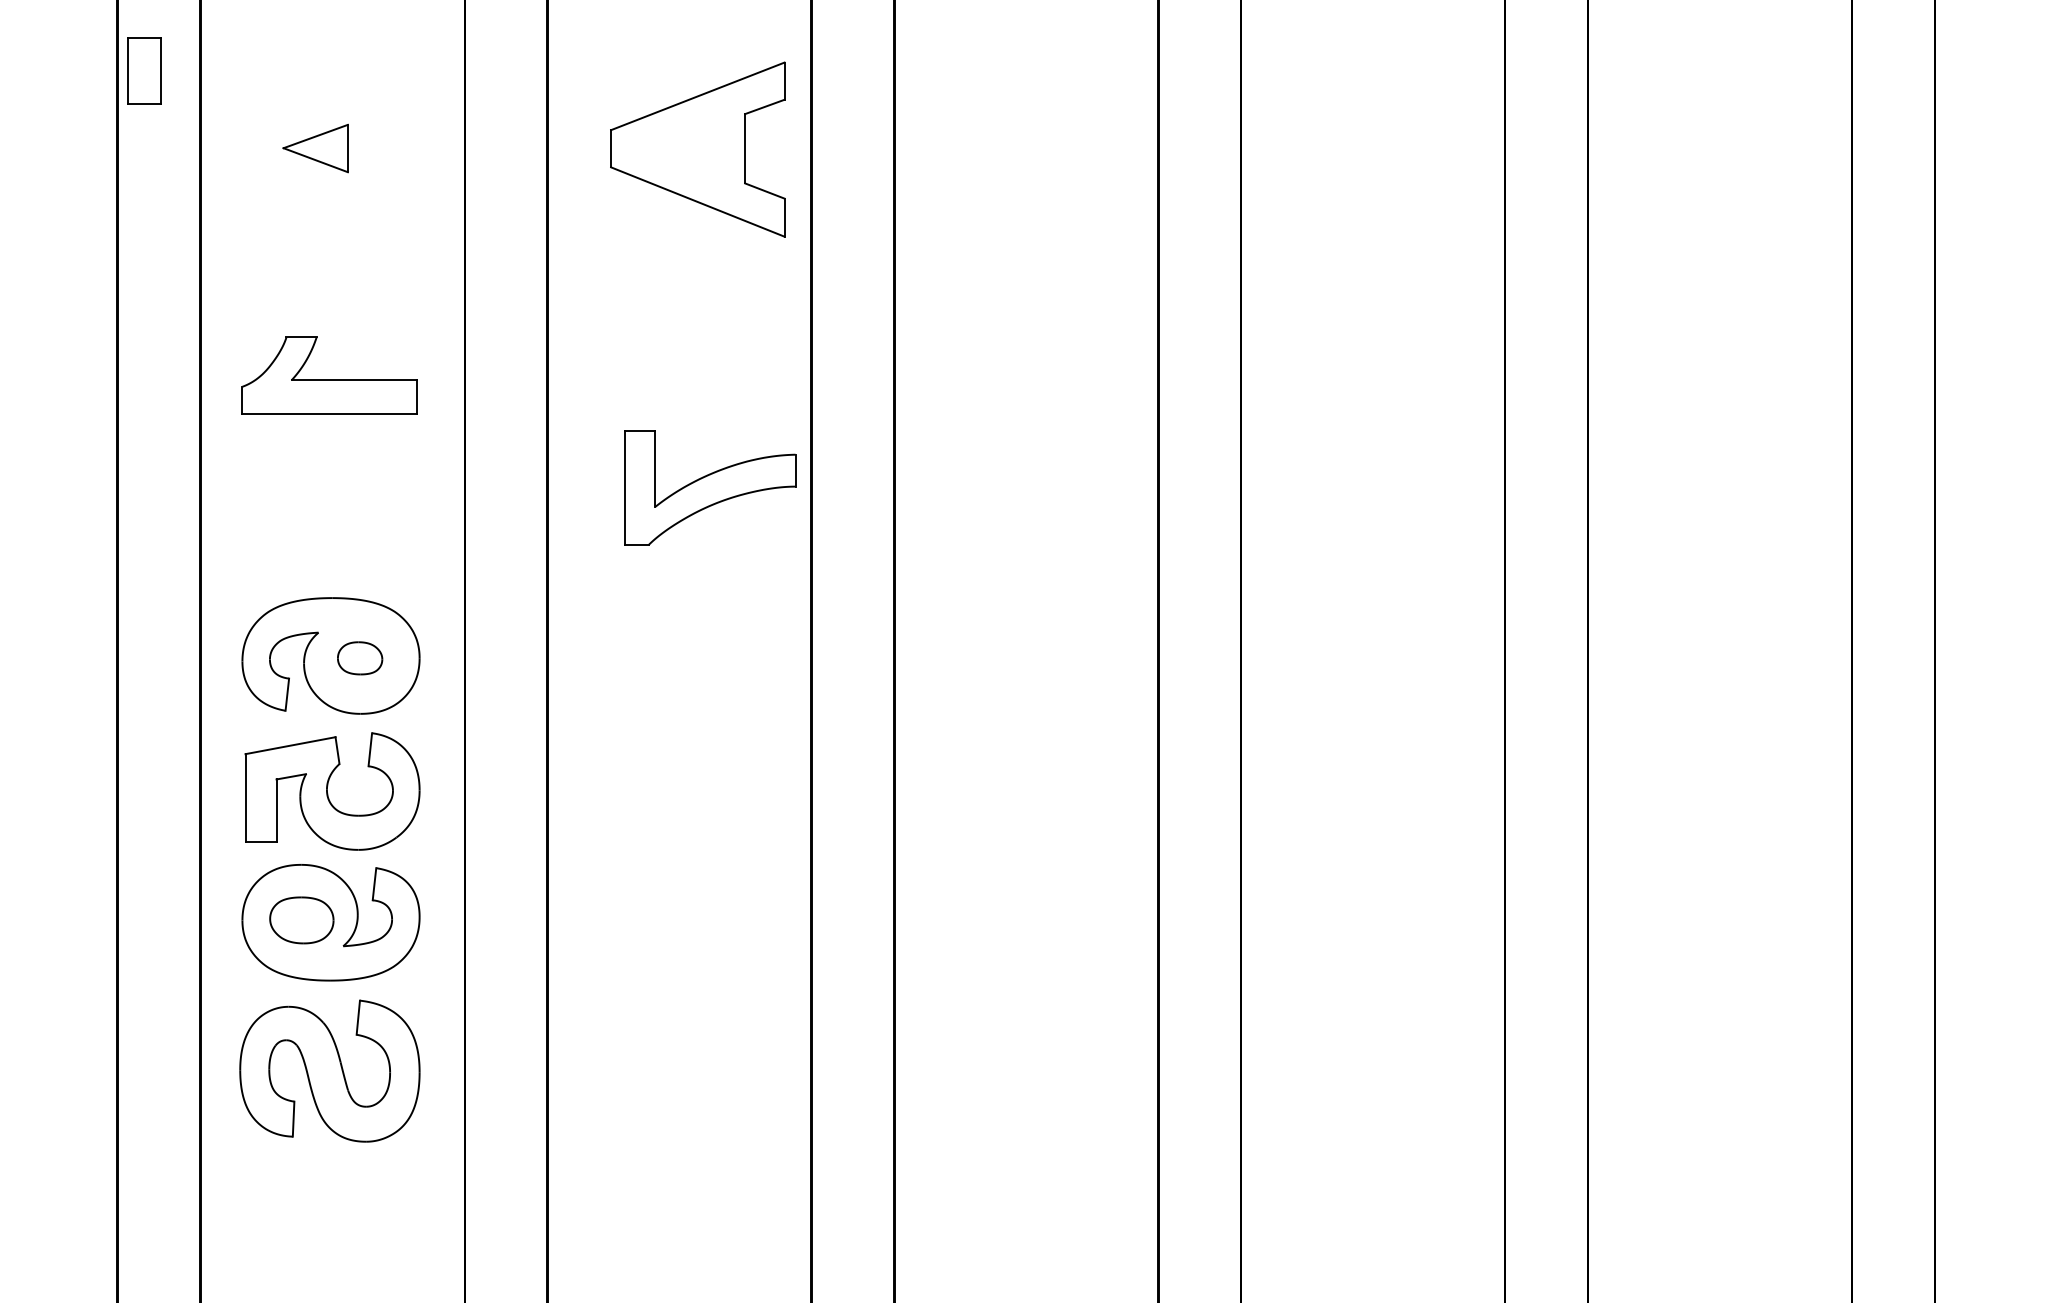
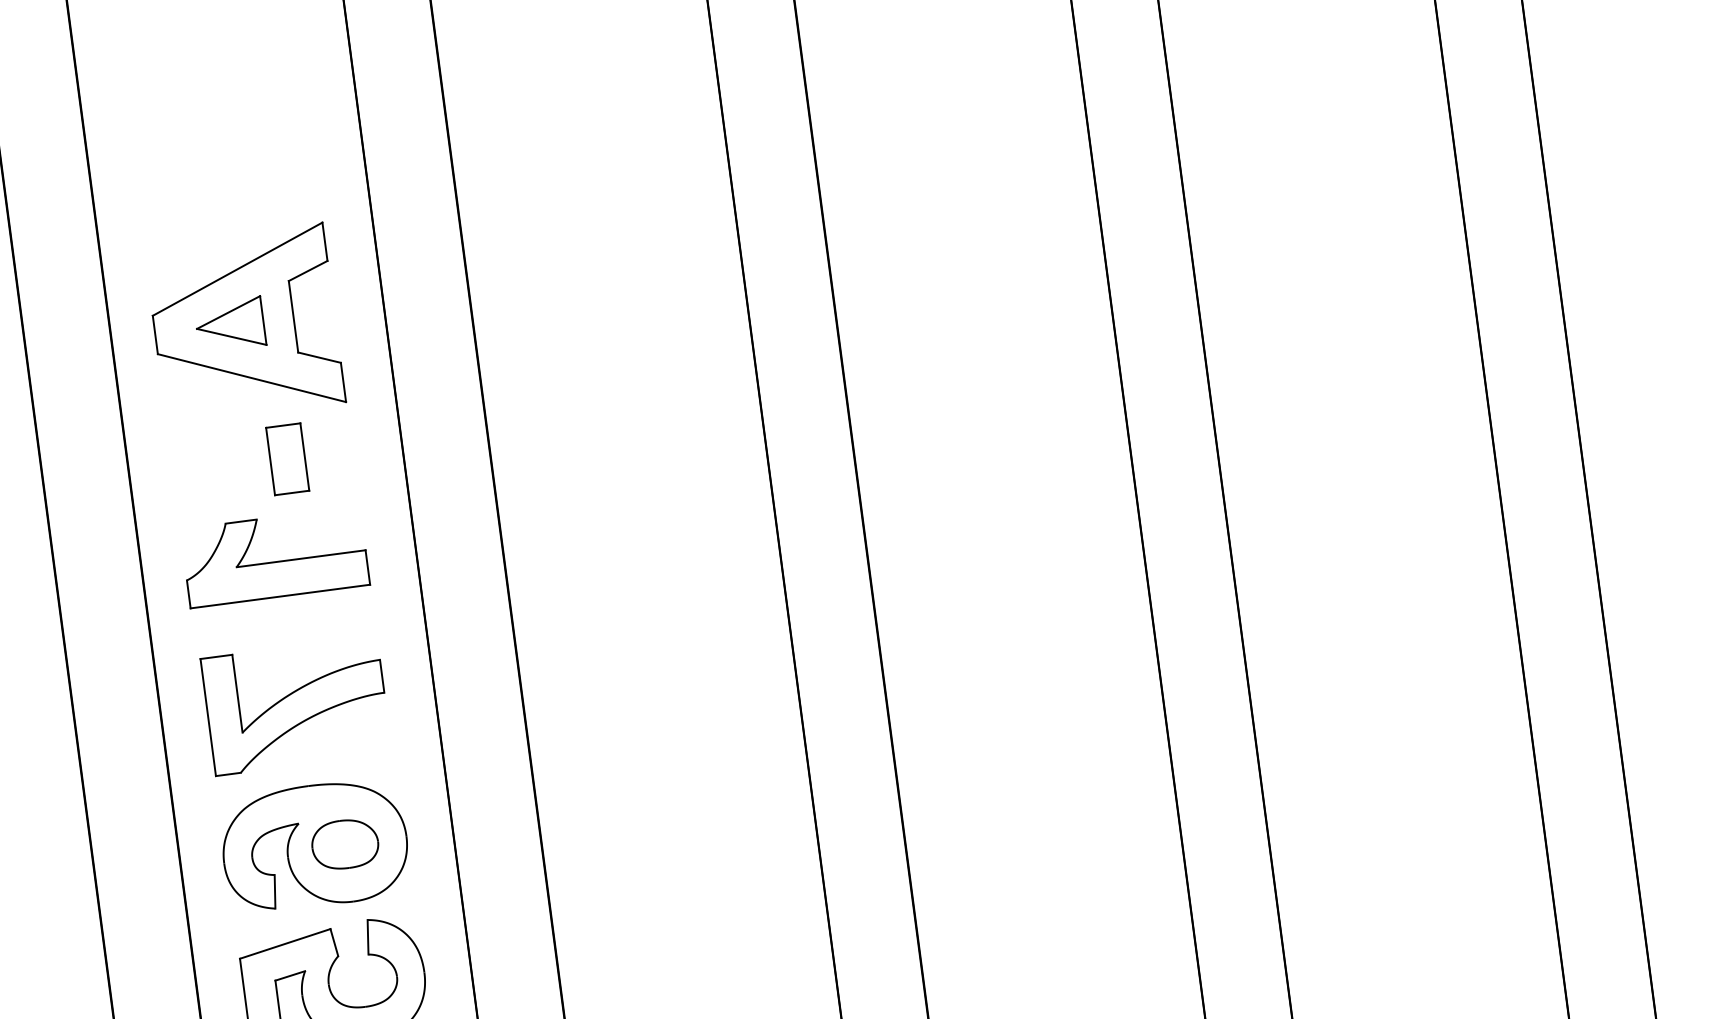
part: (144, 70) -> (287, 458), moved
part: (697, 149) -> (244, 324), moved
part: (710, 487) -> (296, 705), moved
part: (359, 658) -> (344, 844), size x1.43

